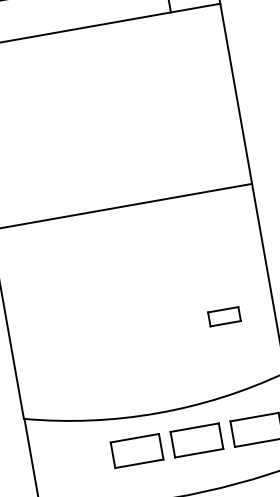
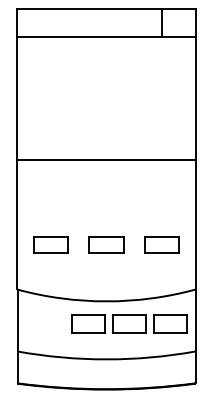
part: (223, 315) -> (161, 244), size x1.67
part: (143, 329) -> (106, 244), added
part: (61, 344) -> (50, 244), added

